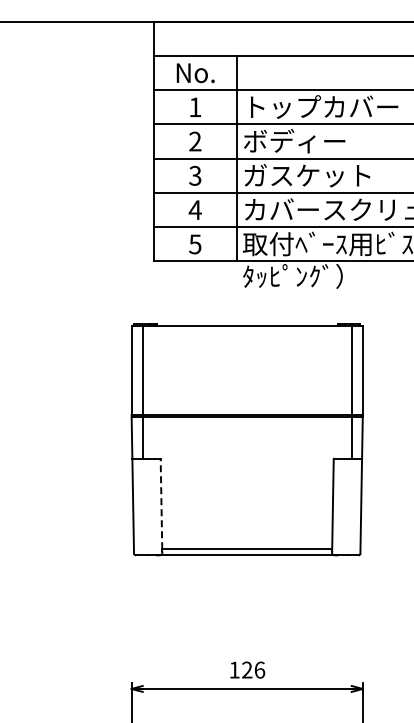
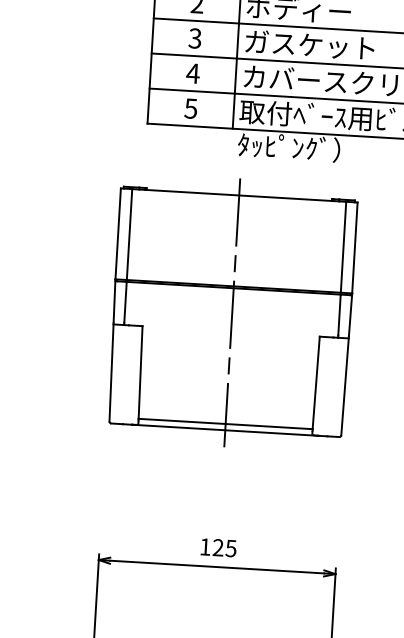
line: (247, 440) -> (232, 312), added
line: (161, 503) -> (140, 371), dashed -> solid
text: (259, 669) -> (230, 547), 126 -> 125

